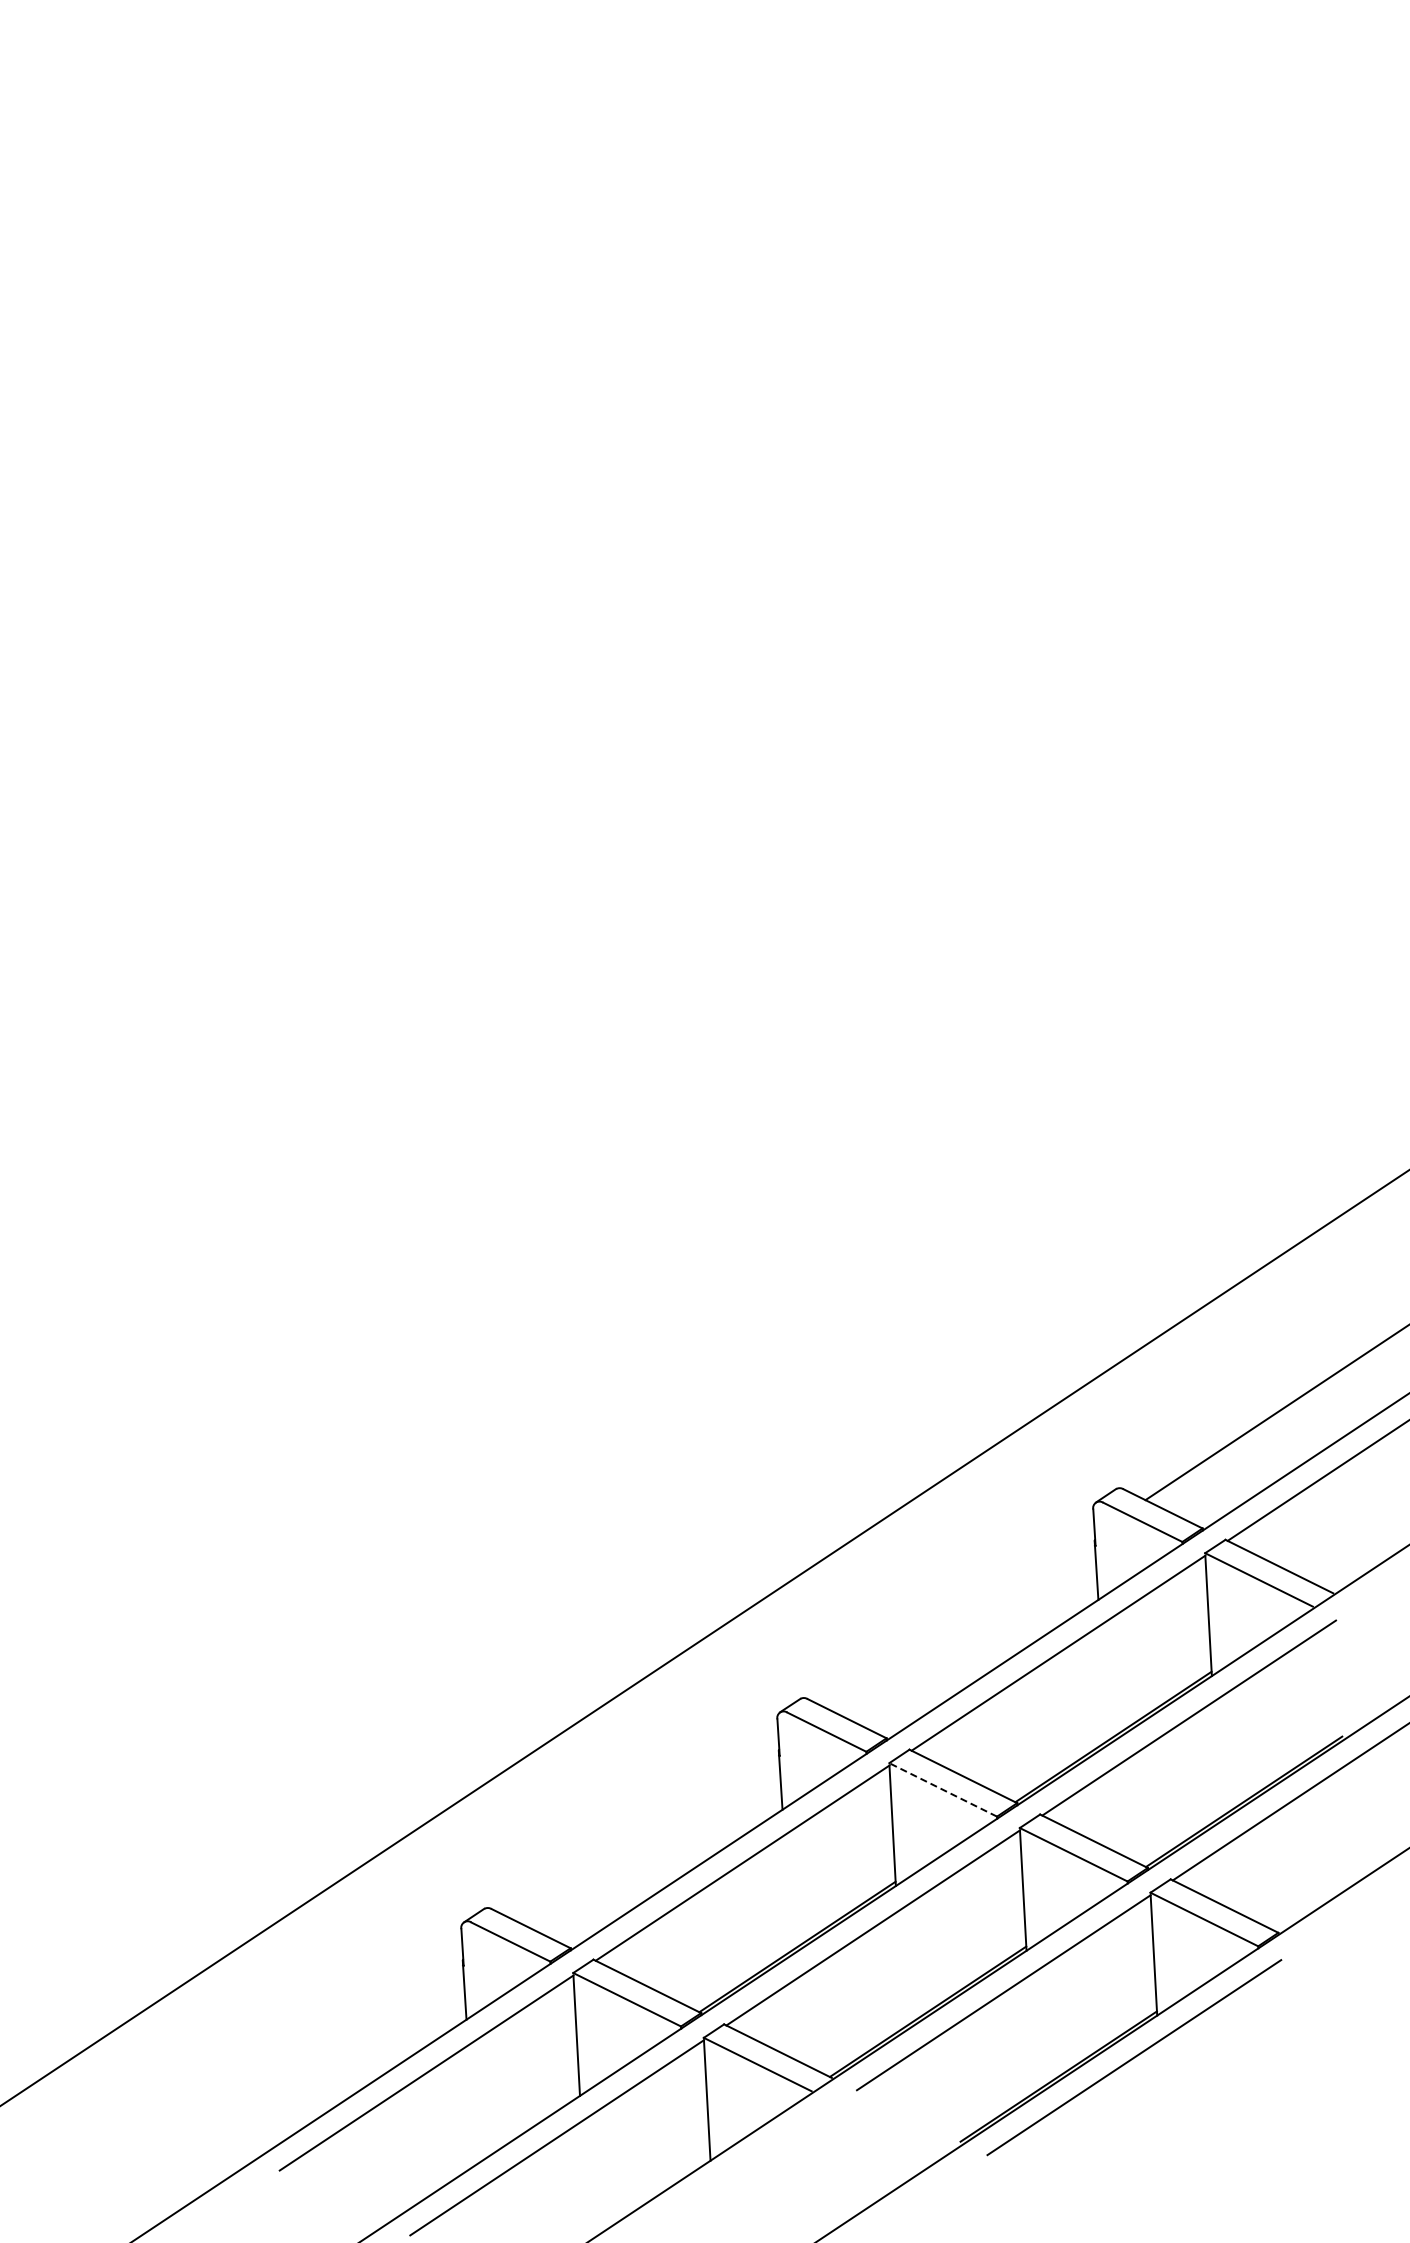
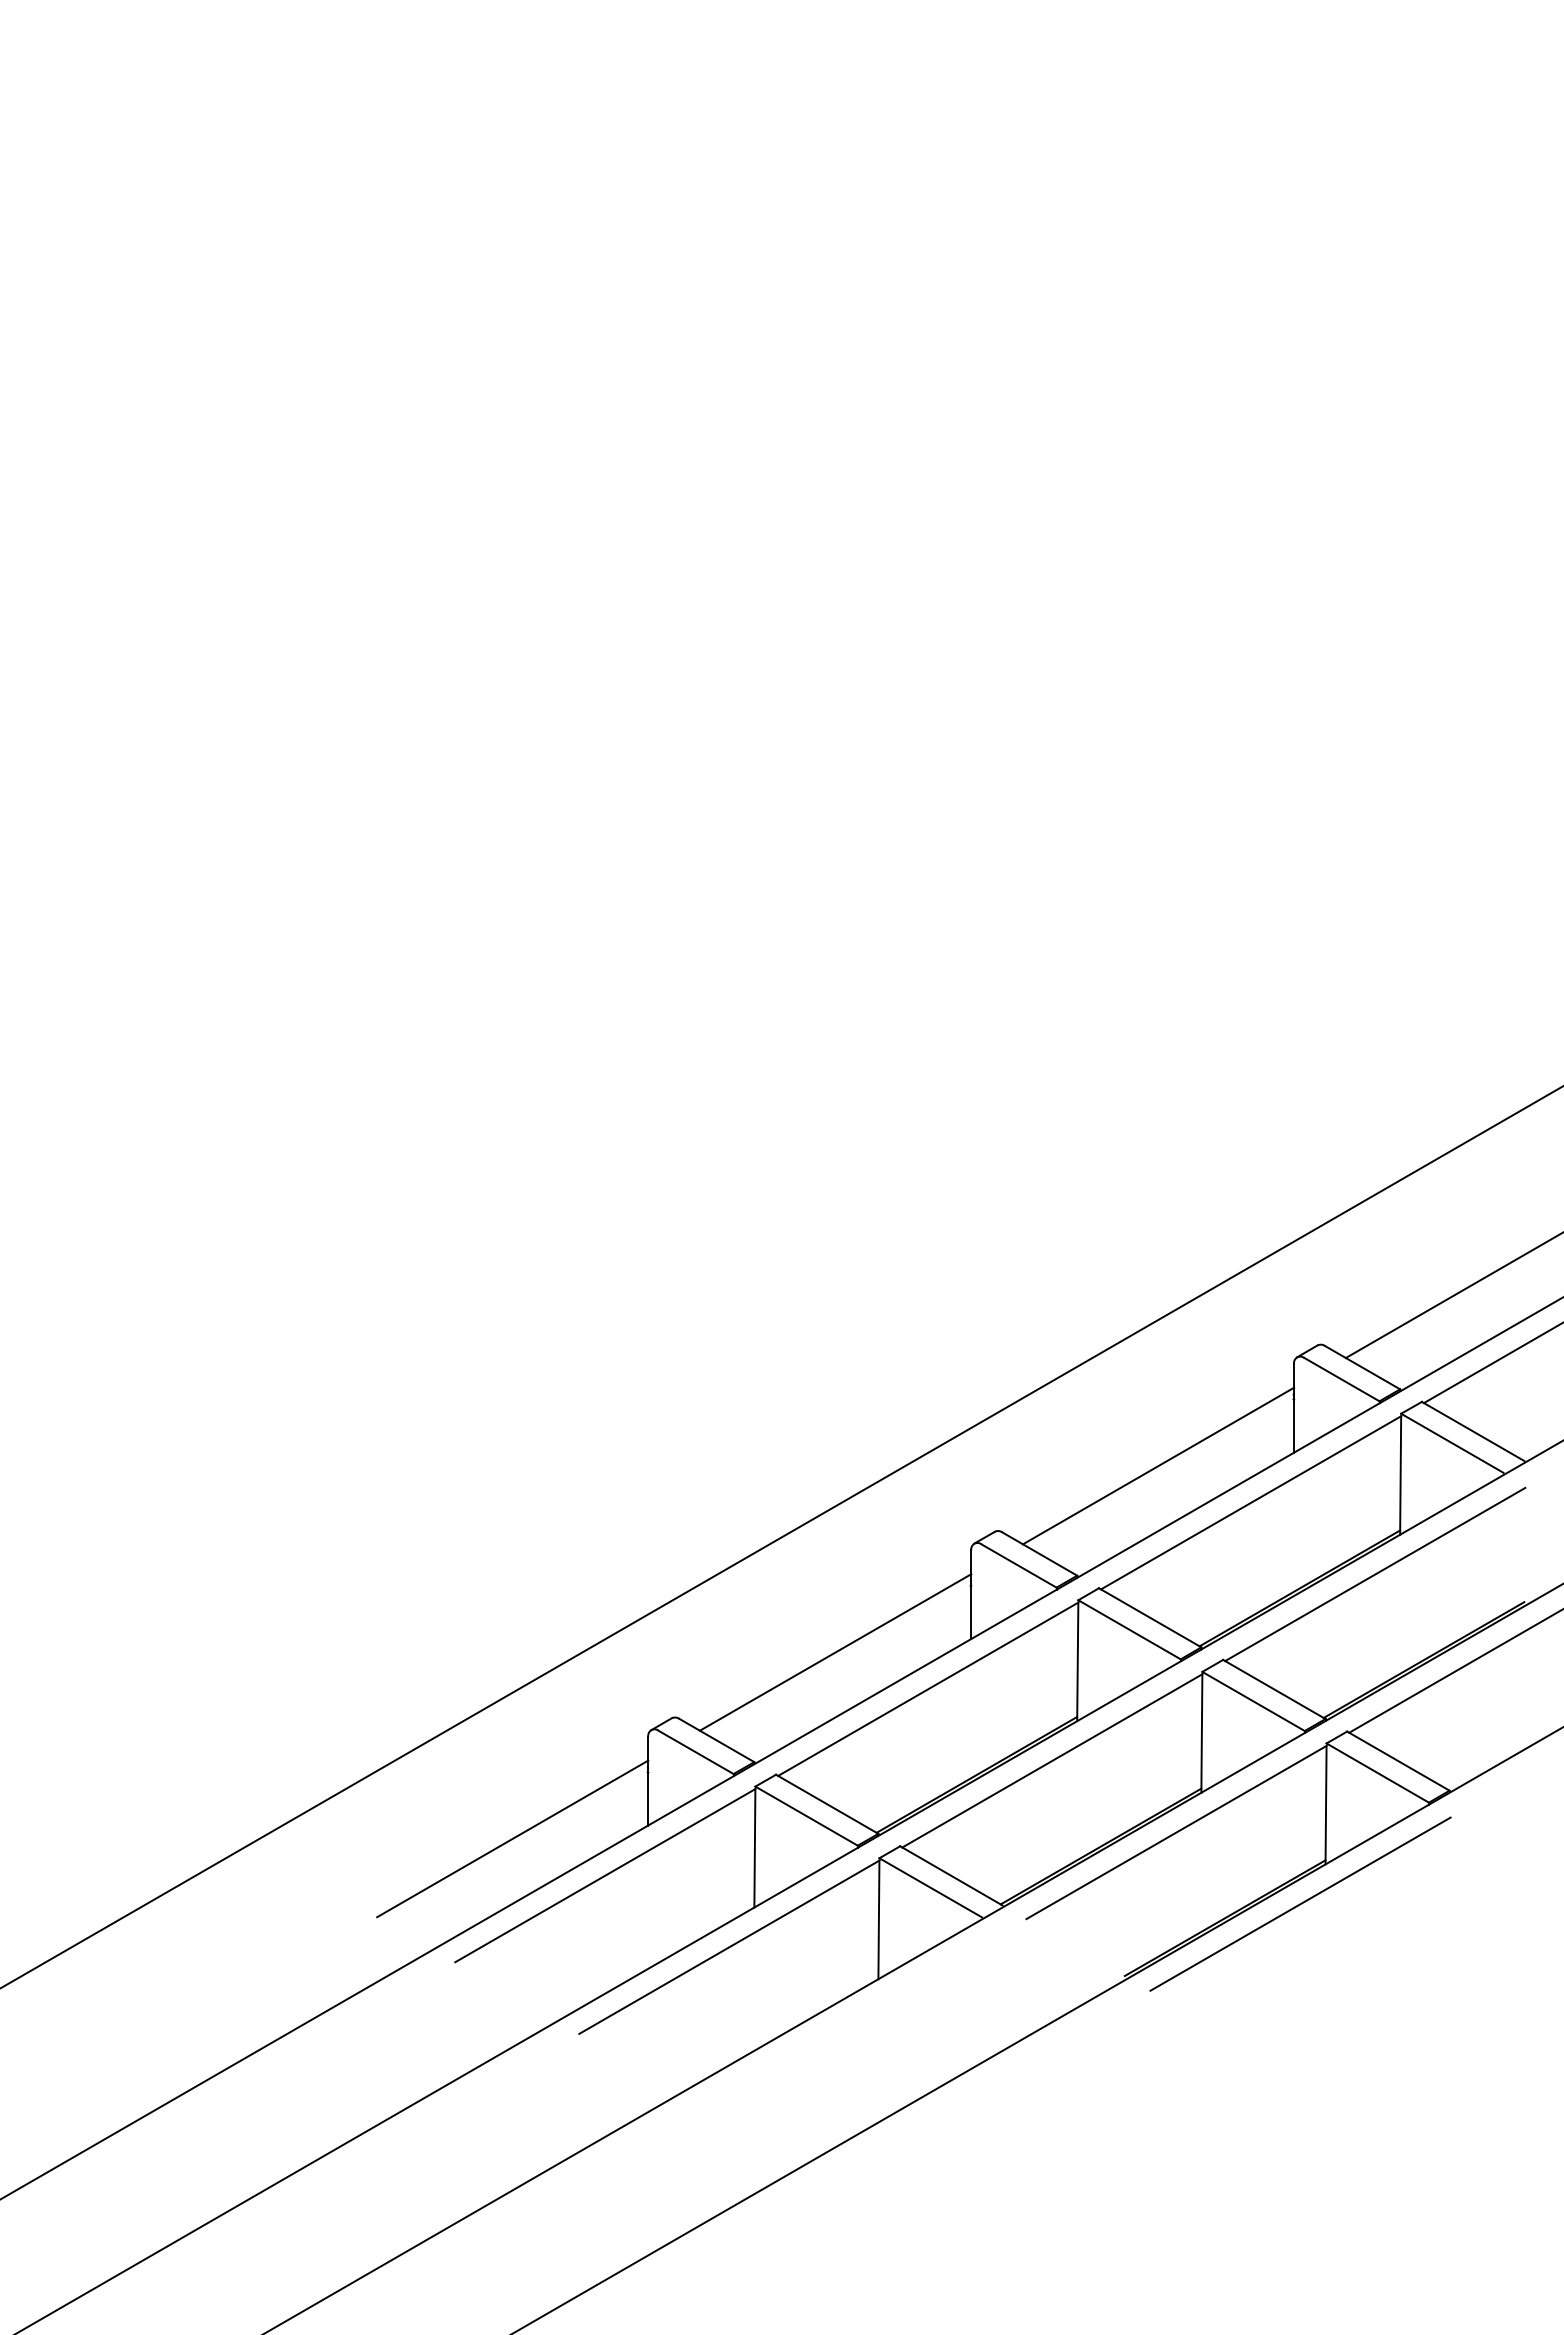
line: (962, 1621) -> (1158, 1465), added
line: (943, 1789) -> (1129, 1629), dashed -> solid
line: (646, 1831) -> (835, 1652), added
line: (329, 2041) -> (512, 1838), added

